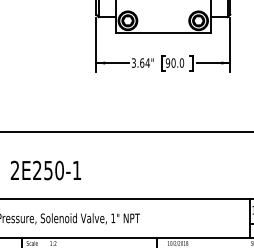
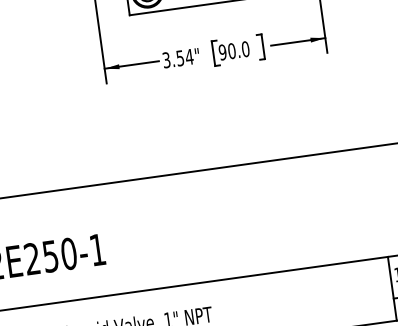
text: (142, 62) -> (180, 57), 3.64" -> 3.54"

